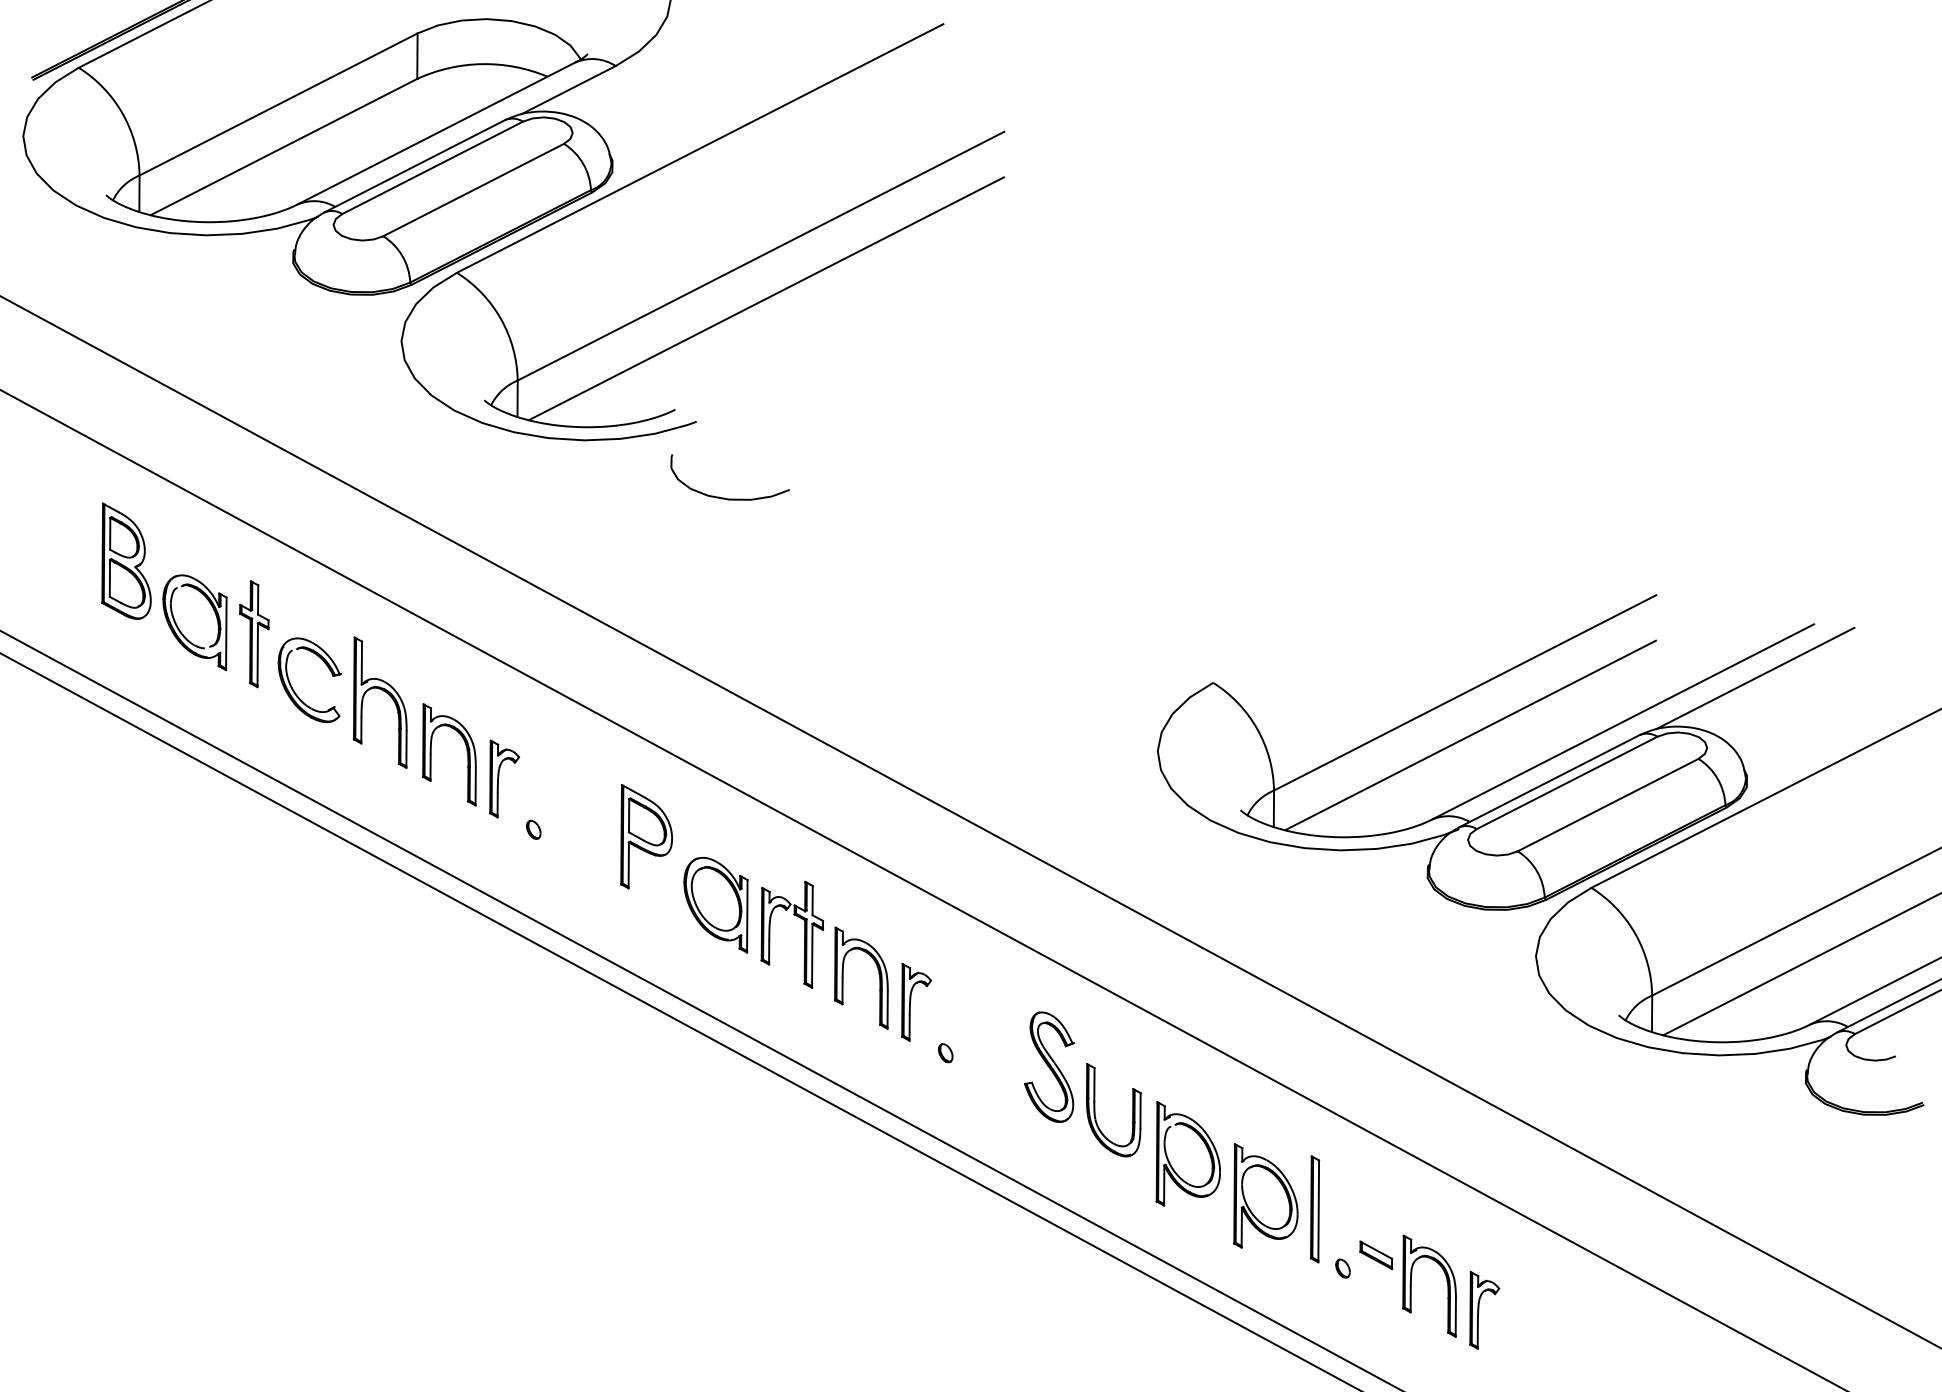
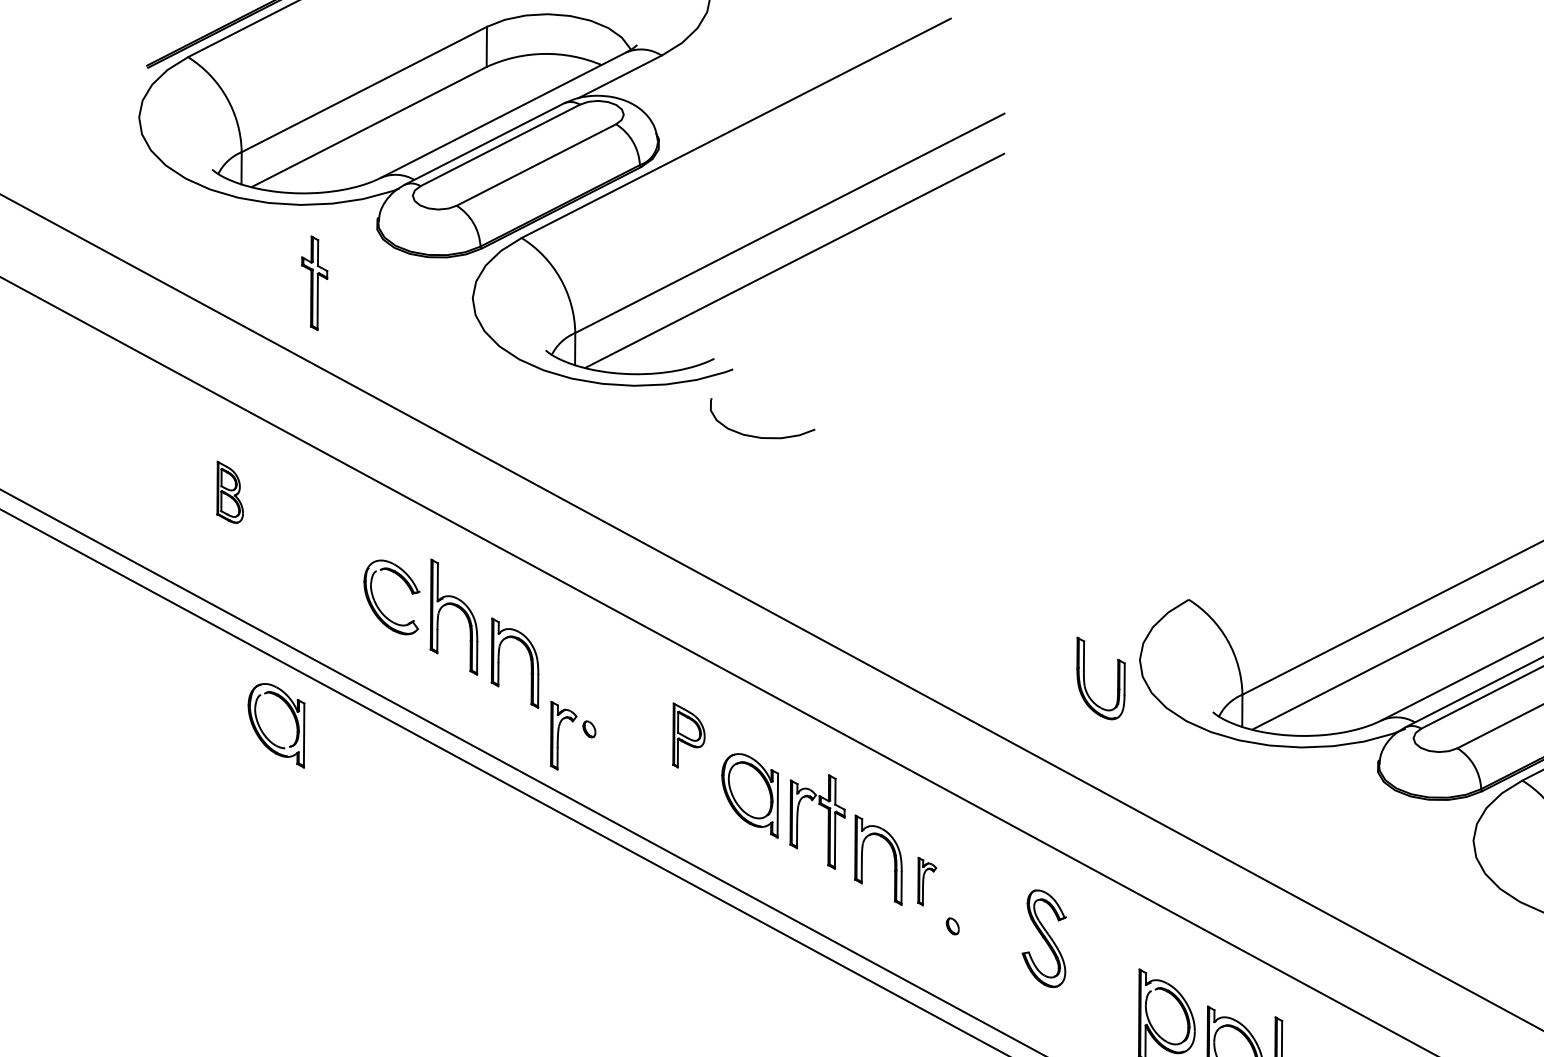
part: (126, 560) -> (230, 491), size x0.6
part: (194, 622) -> (276, 725), moved
part: (254, 634) -> (314, 283), moved
part: (504, 778) -> (563, 735), moved
part: (646, 836) -> (688, 735), size x0.7
part: (916, 1002) -> (927, 881), size x0.7
part: (1095, 1110) -> (1084, 678), moved

